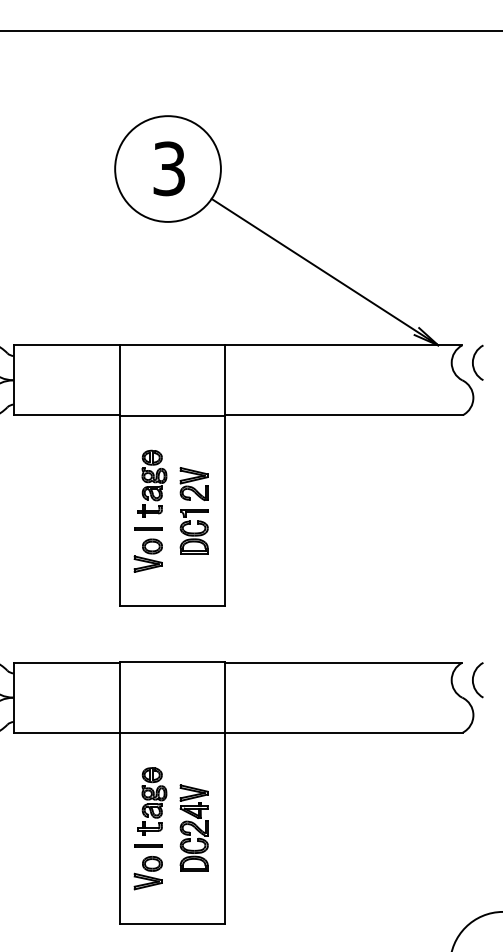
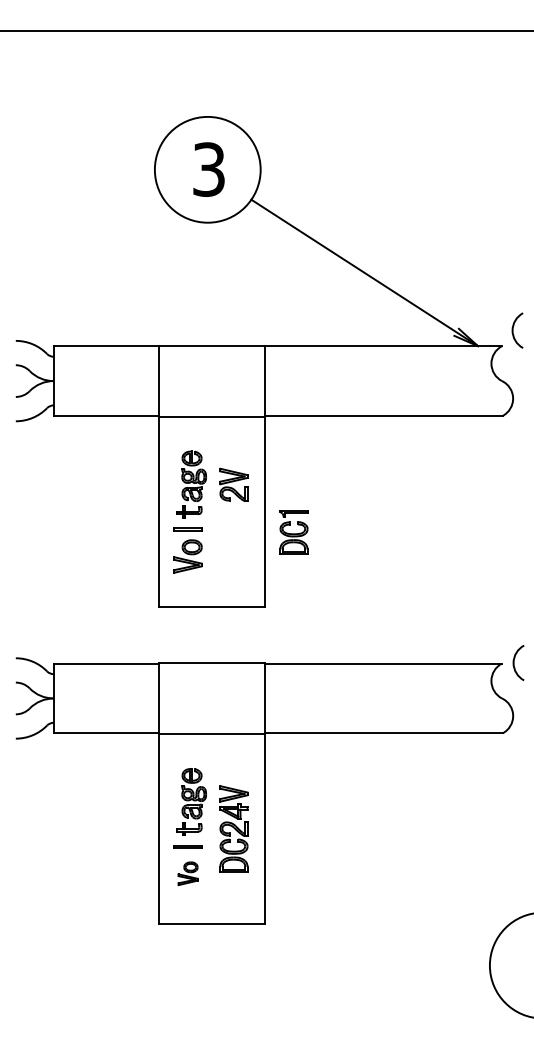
arc: (473, 362) -> (513, 330), moved
part: (193, 531) -> (293, 532), moved
arc: (473, 679) -> (514, 662), moved
part: (147, 872) -> (187, 873), size x0.7

